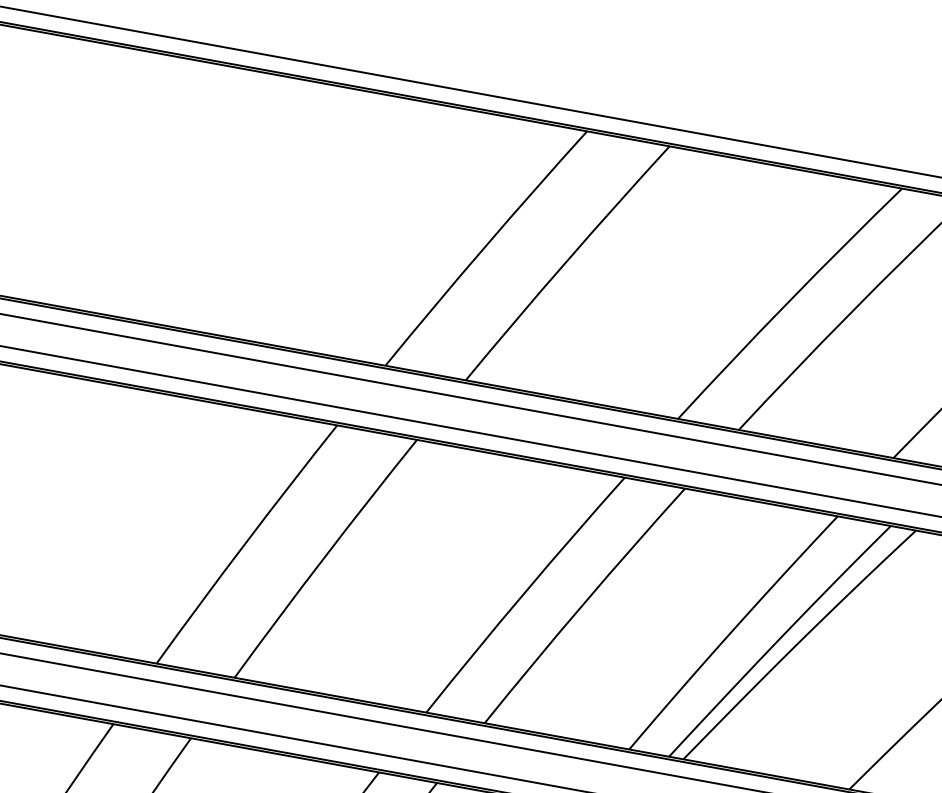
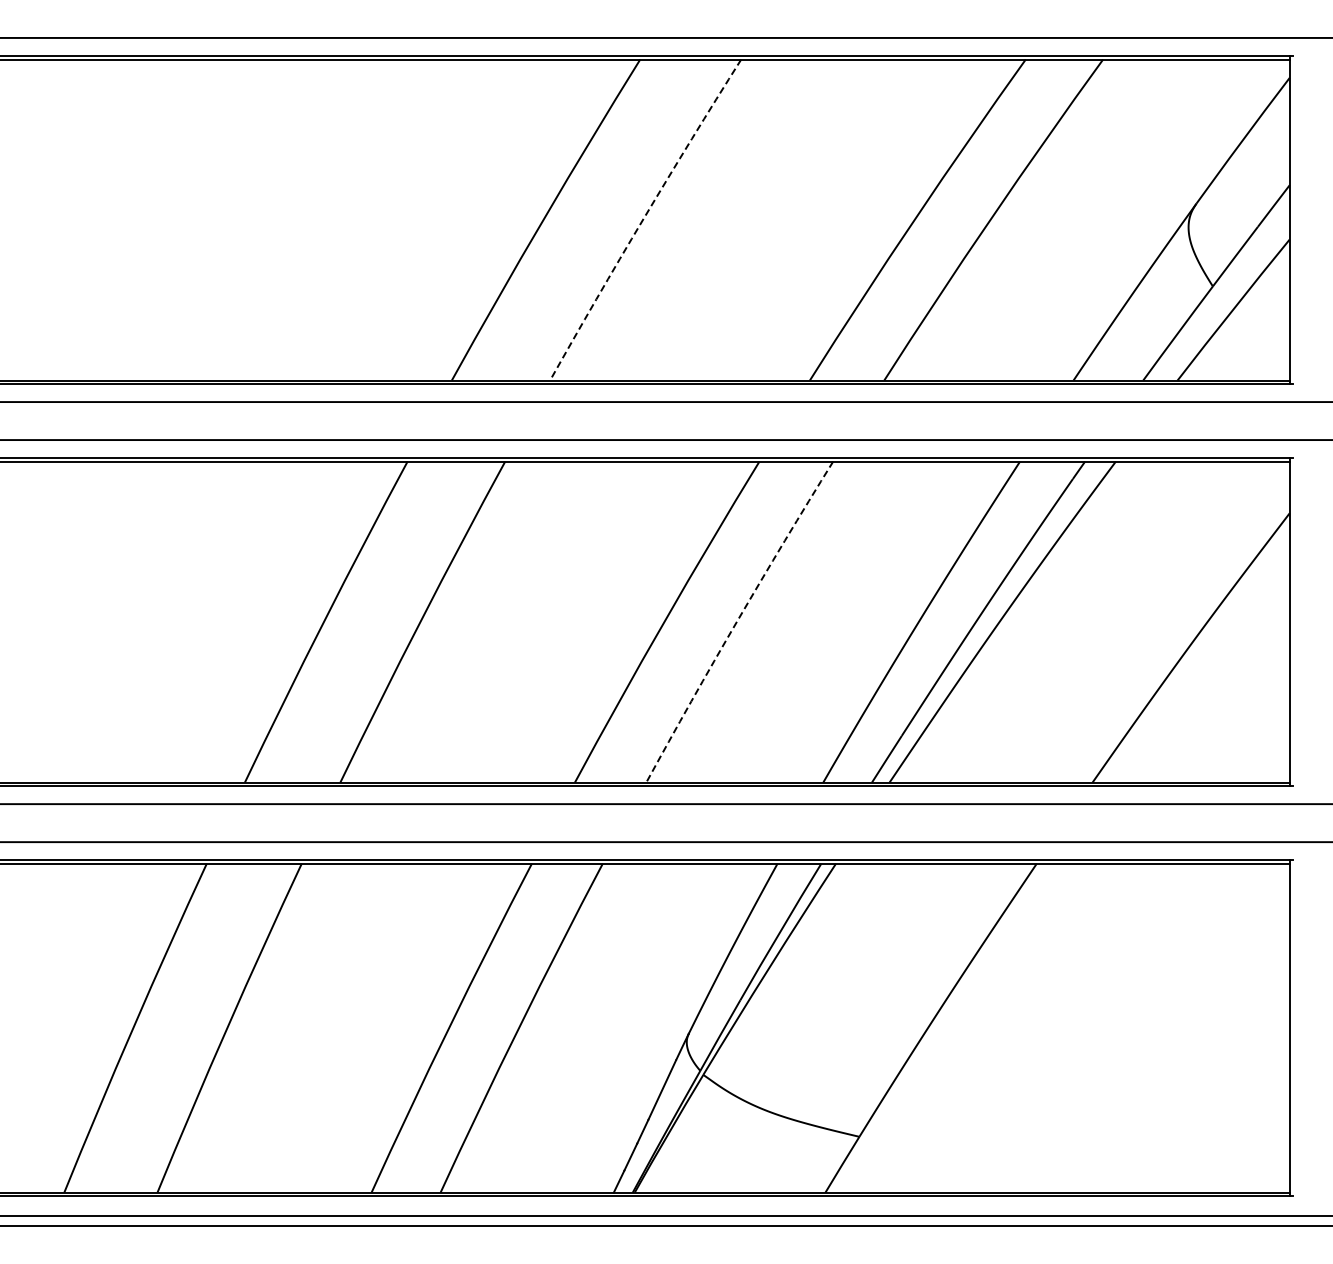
arc: (566, 261) -> (643, 218), solid -> dashed
arc: (583, 604) -> (737, 620), solid -> dashed

